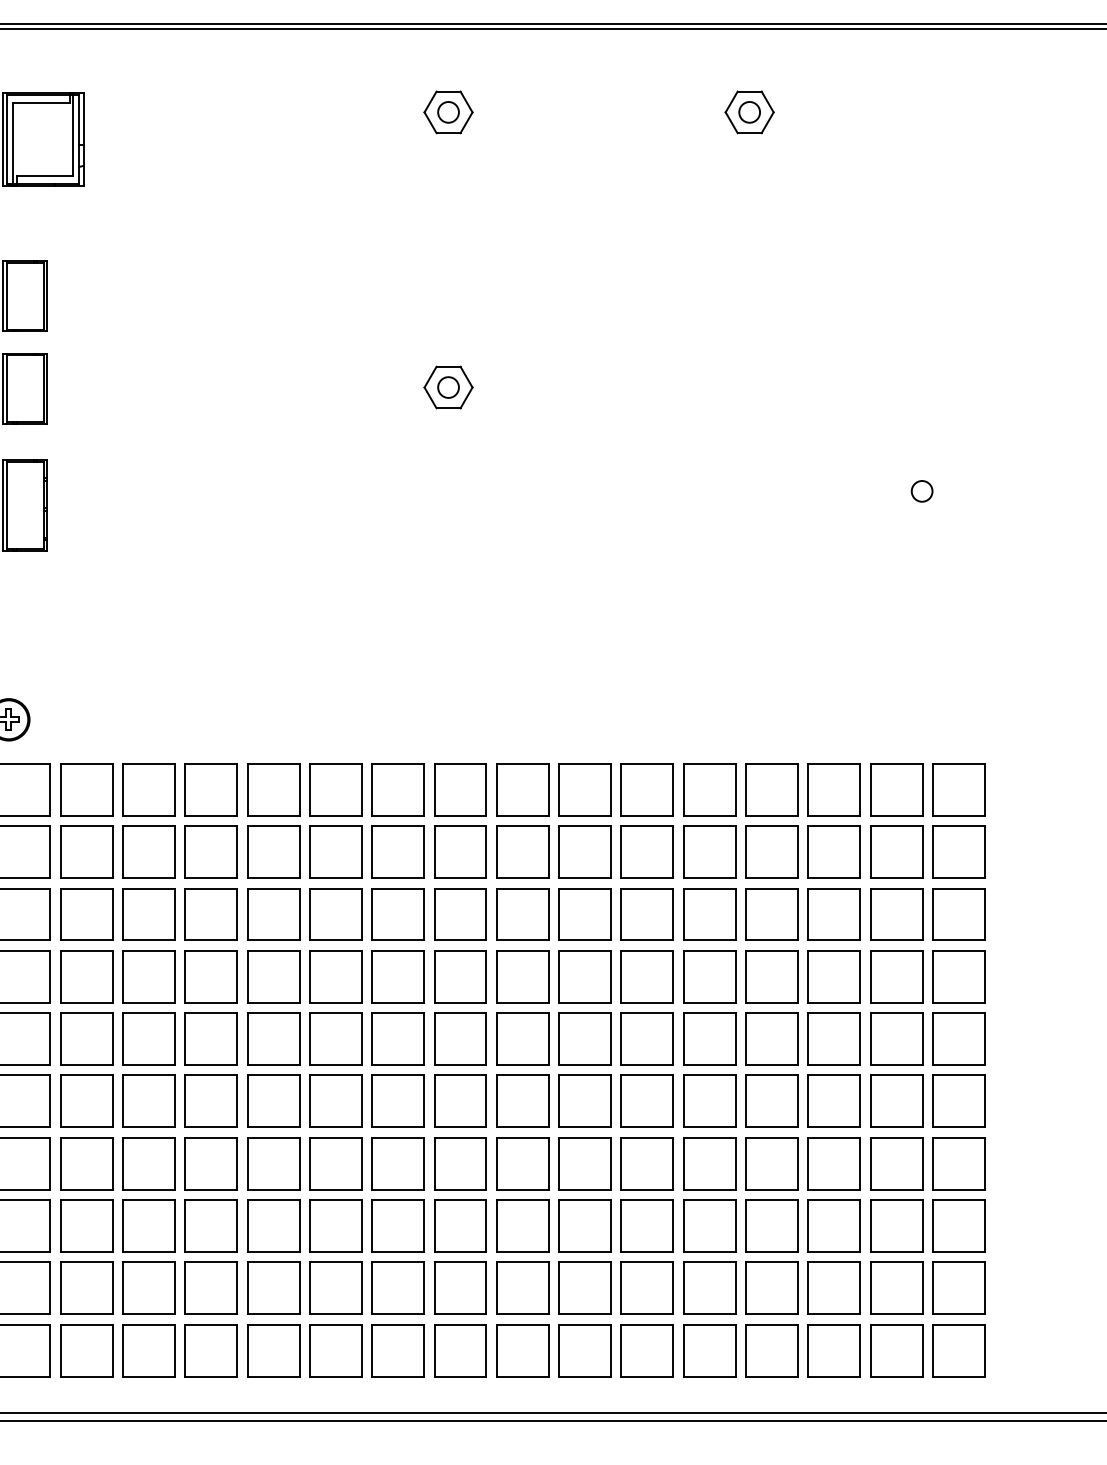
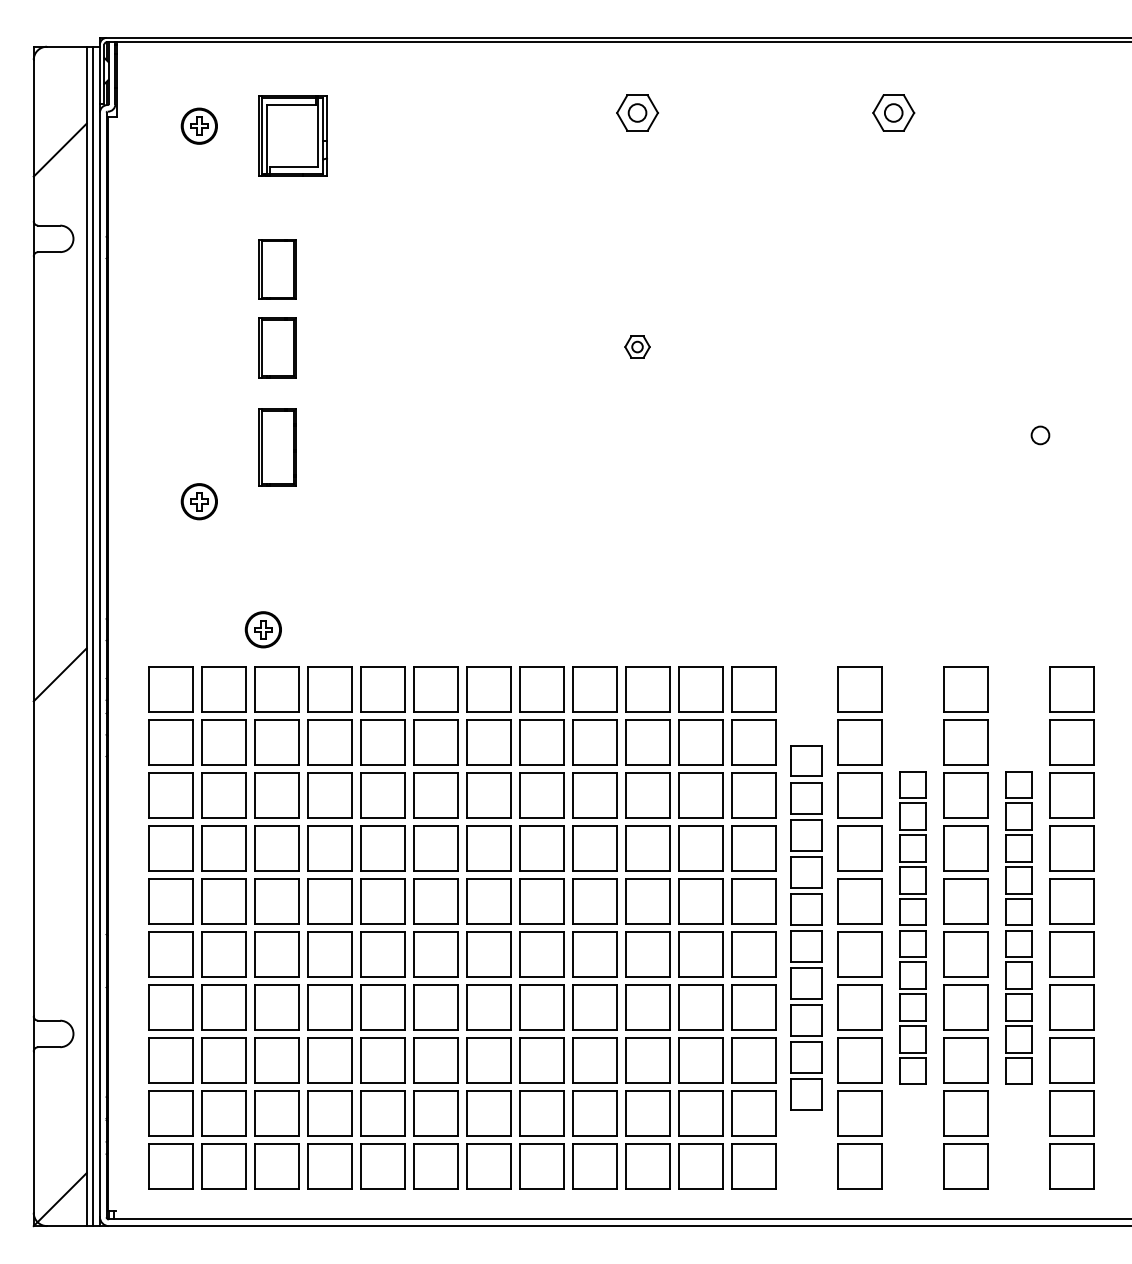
part: (448, 386) -> (637, 346), size x0.6
part: (647, 1069) -> (806, 927), size x0.7
part: (771, 1069) -> (912, 927), size x0.6
part: (896, 1069) -> (1018, 927), size x0.6

